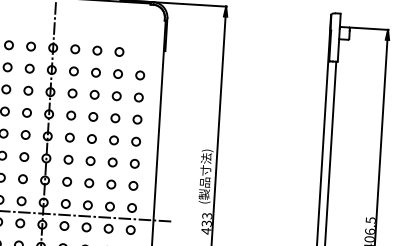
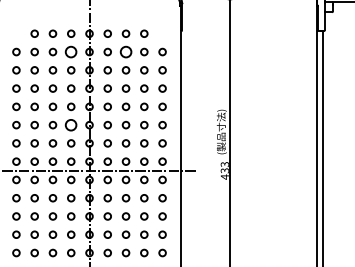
circle: (30, 68) -> (71, 51), size x1.6
circle: (95, 72) -> (125, 51), size x1.6
circle: (24, 156) -> (71, 124), size x1.6

